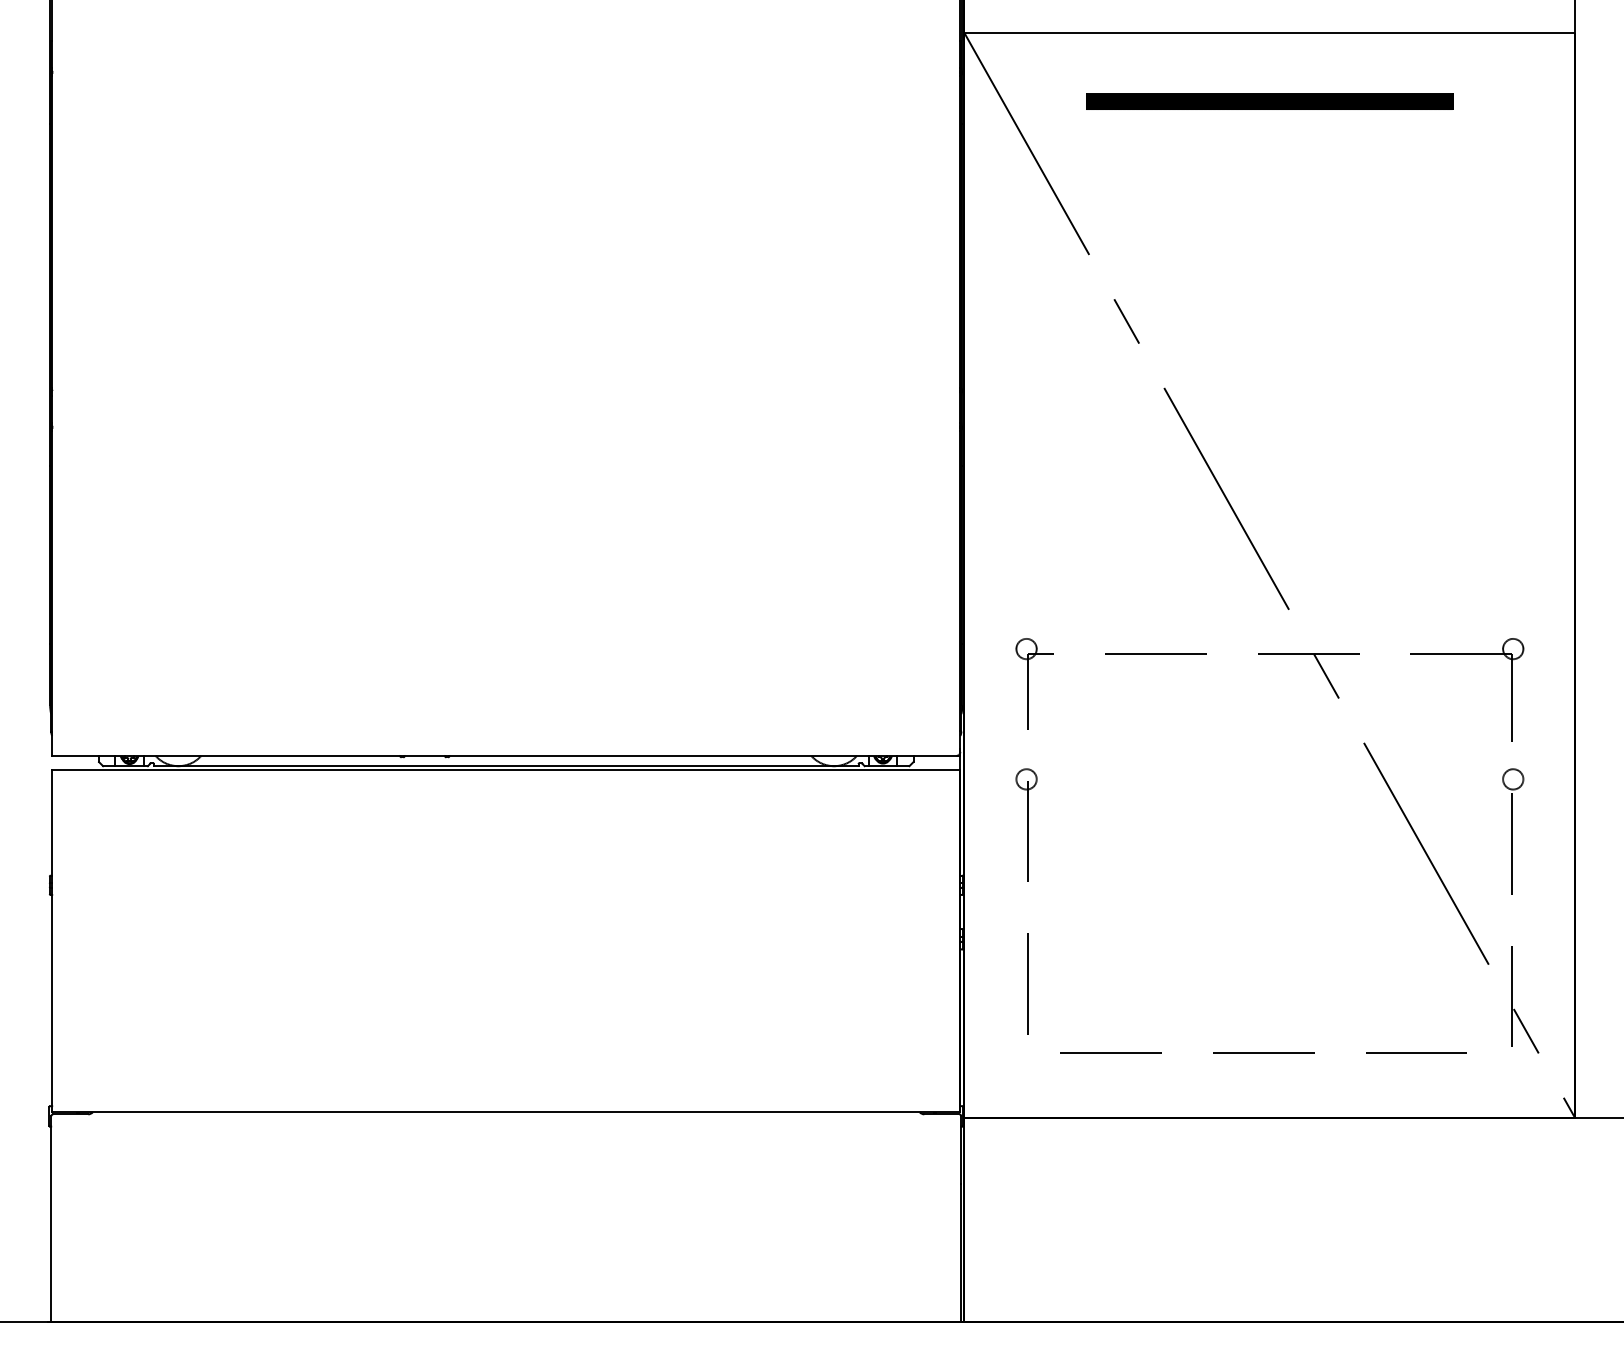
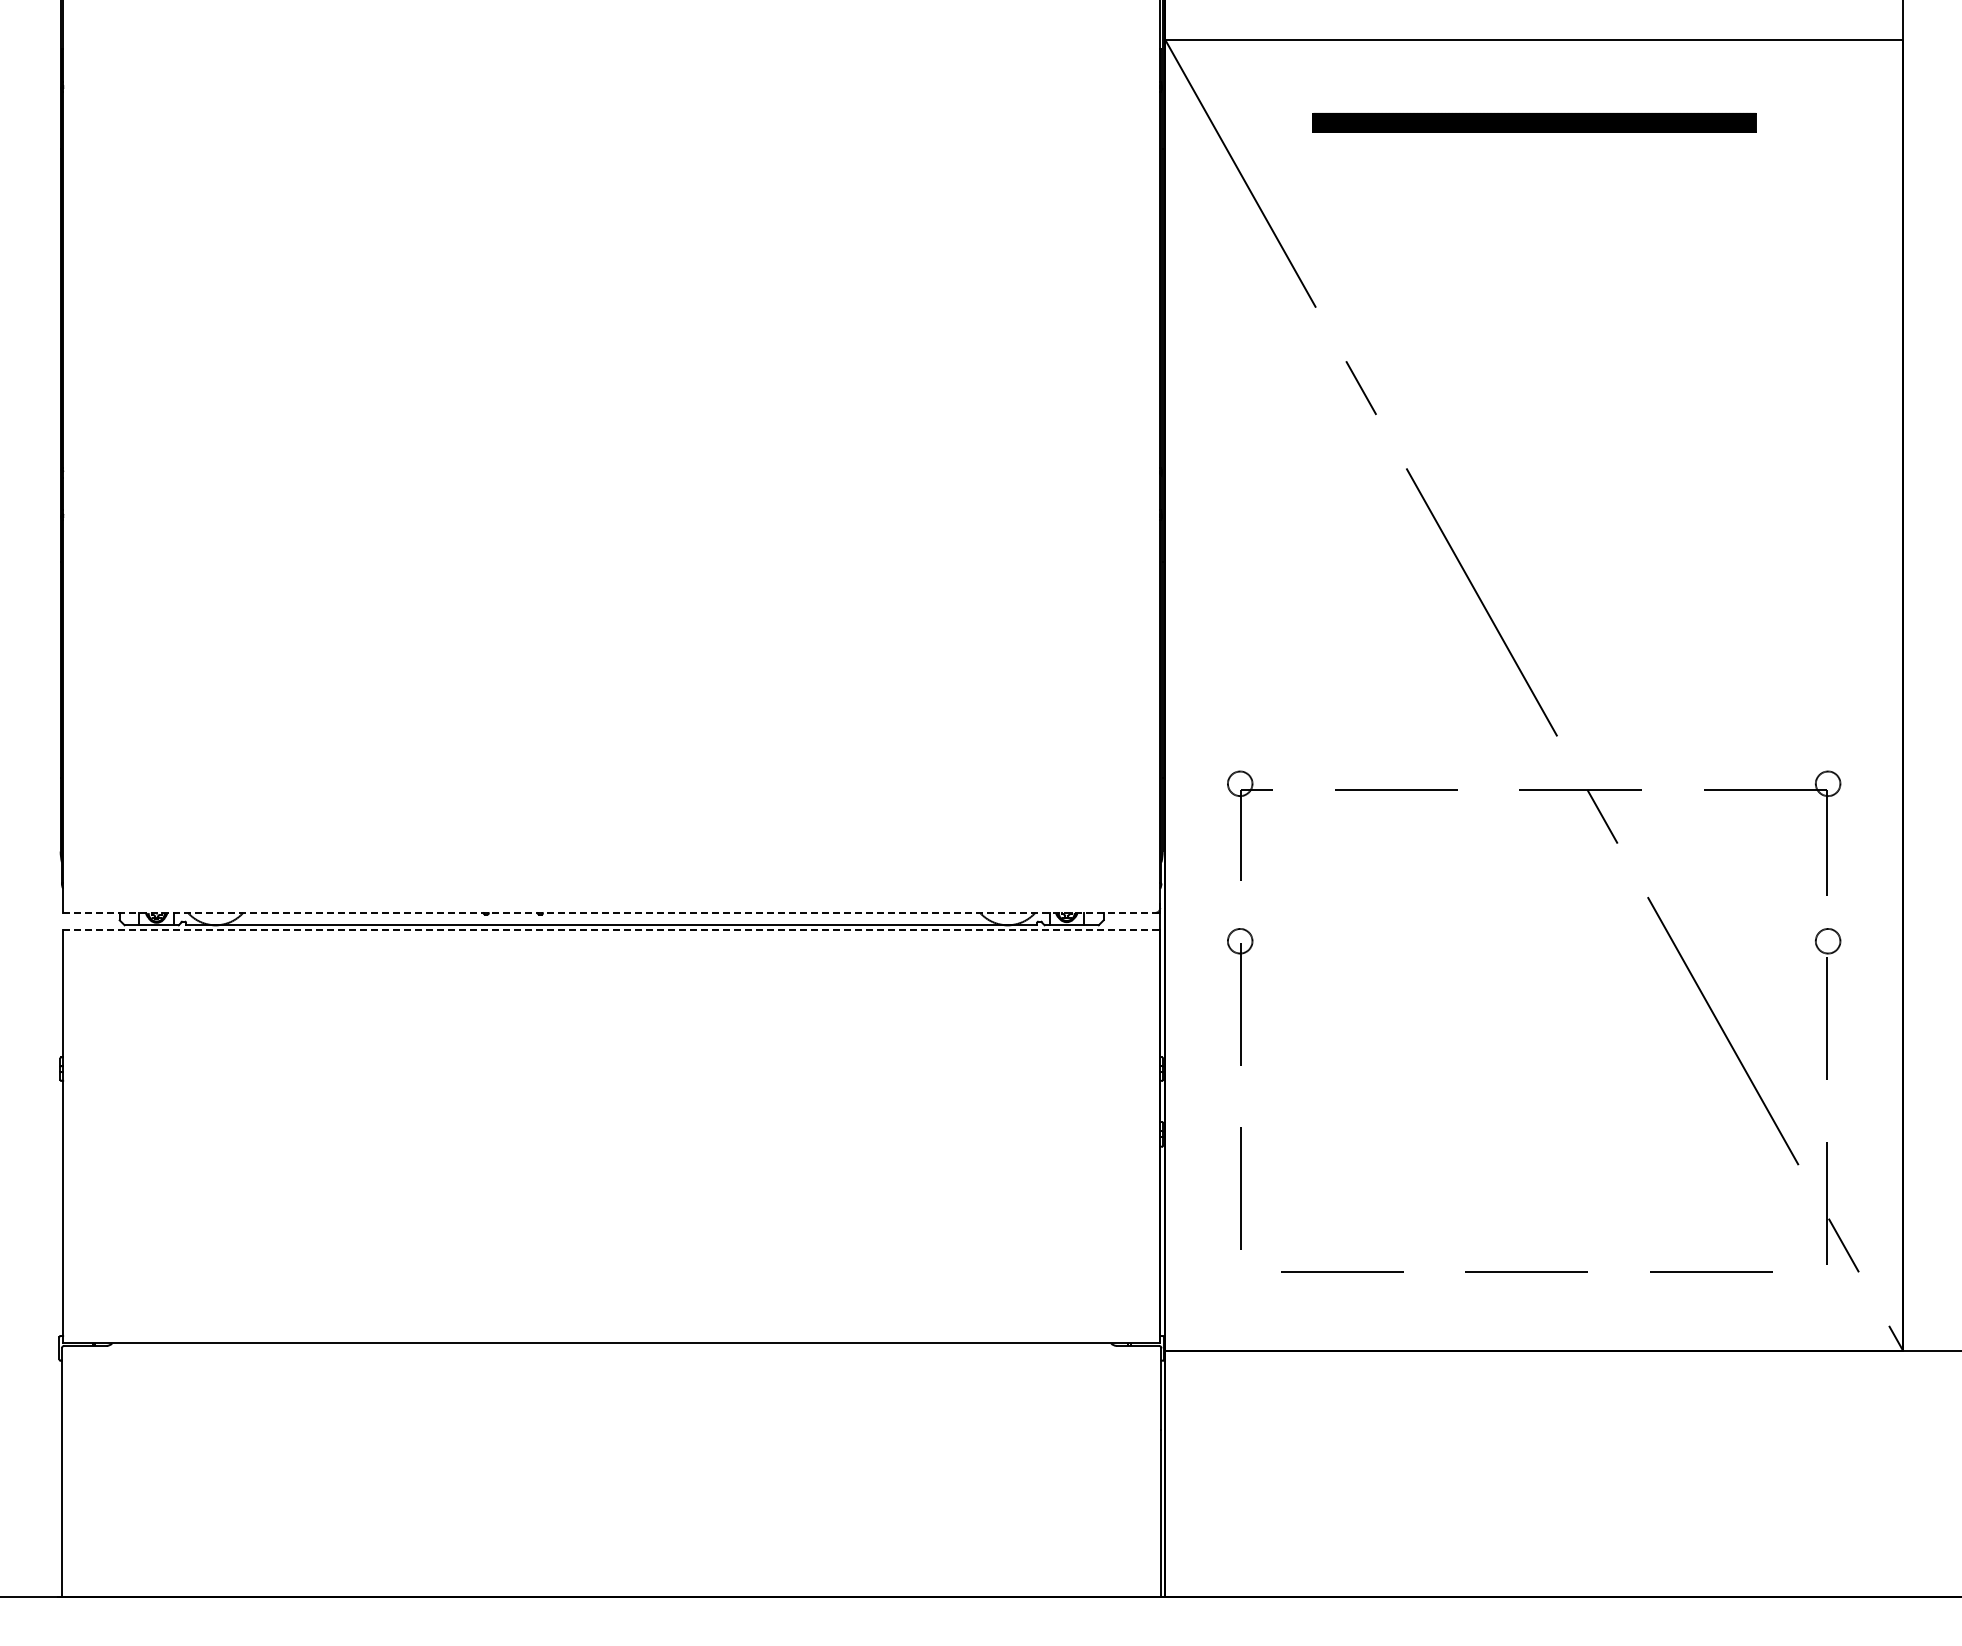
line: (506, 755) -> (611, 912), solid -> dashed
line: (506, 770) -> (611, 930), solid -> dashed

